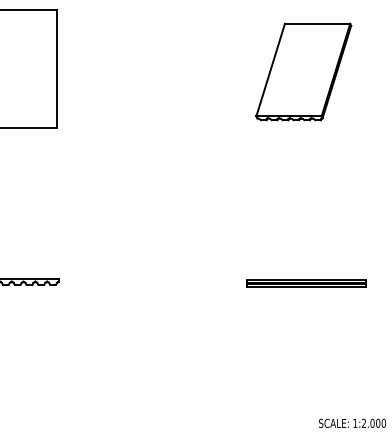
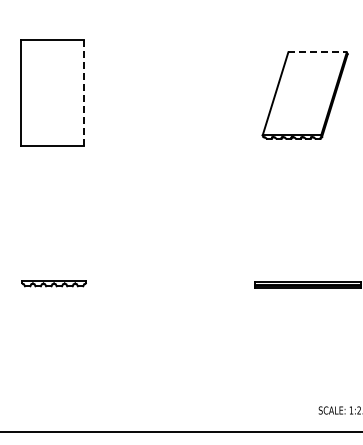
line: (318, 23) -> (318, 52), solid -> dashed
line: (57, 69) -> (84, 93), solid -> dashed

